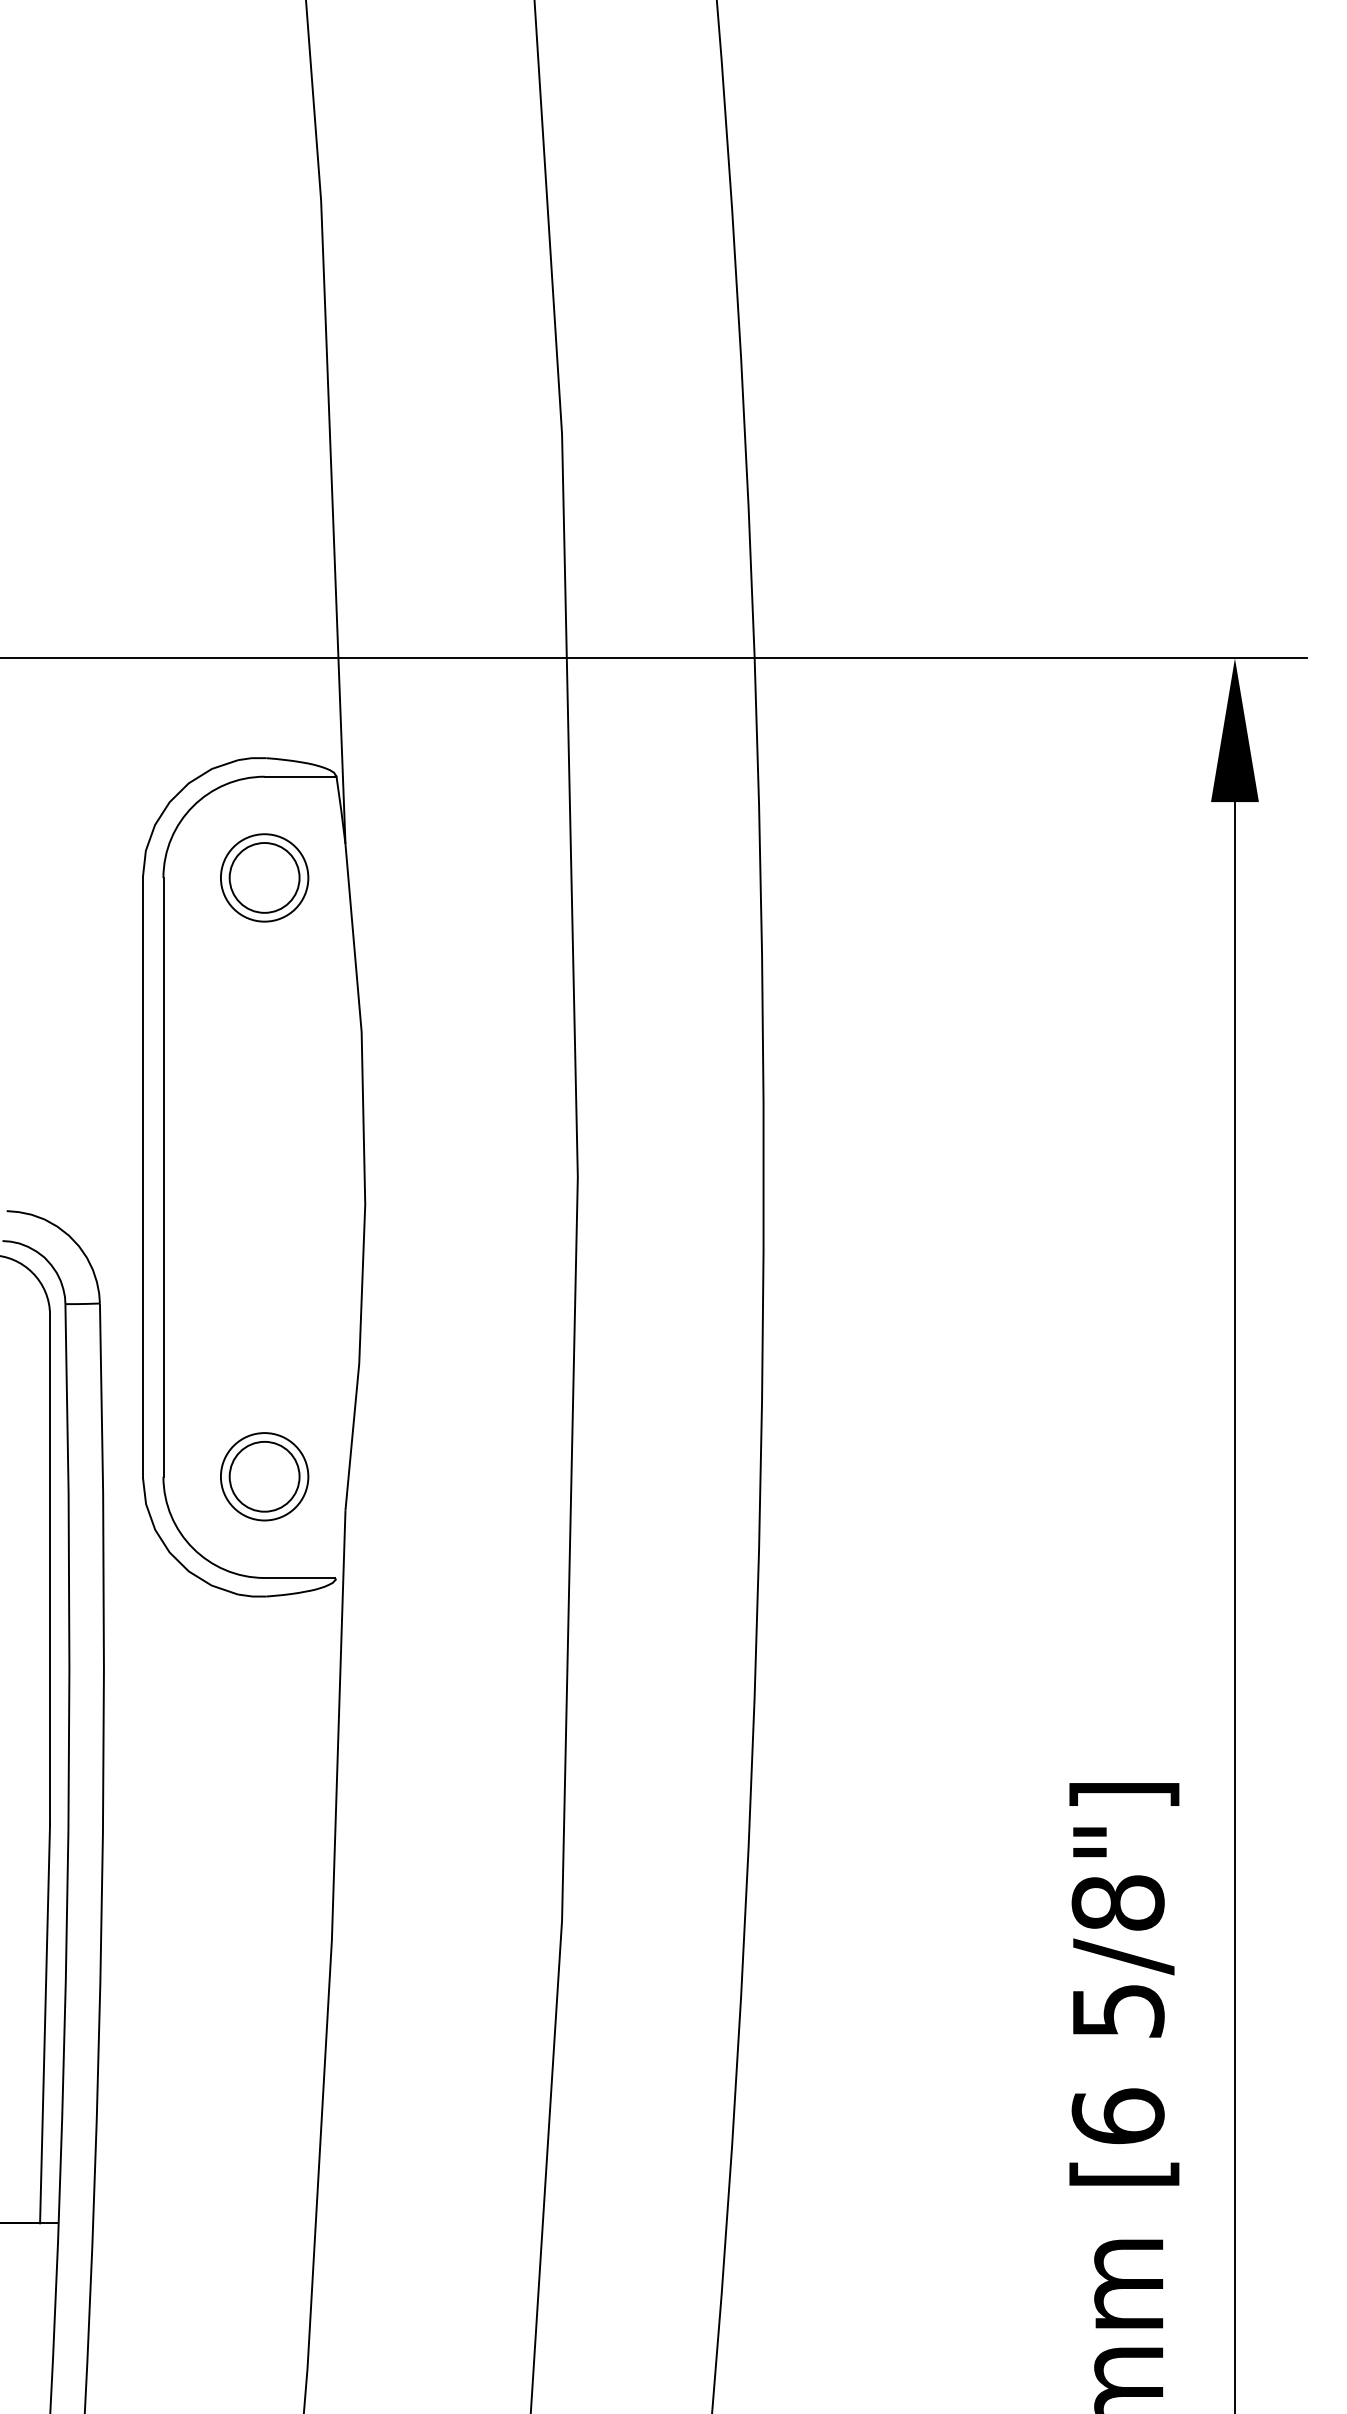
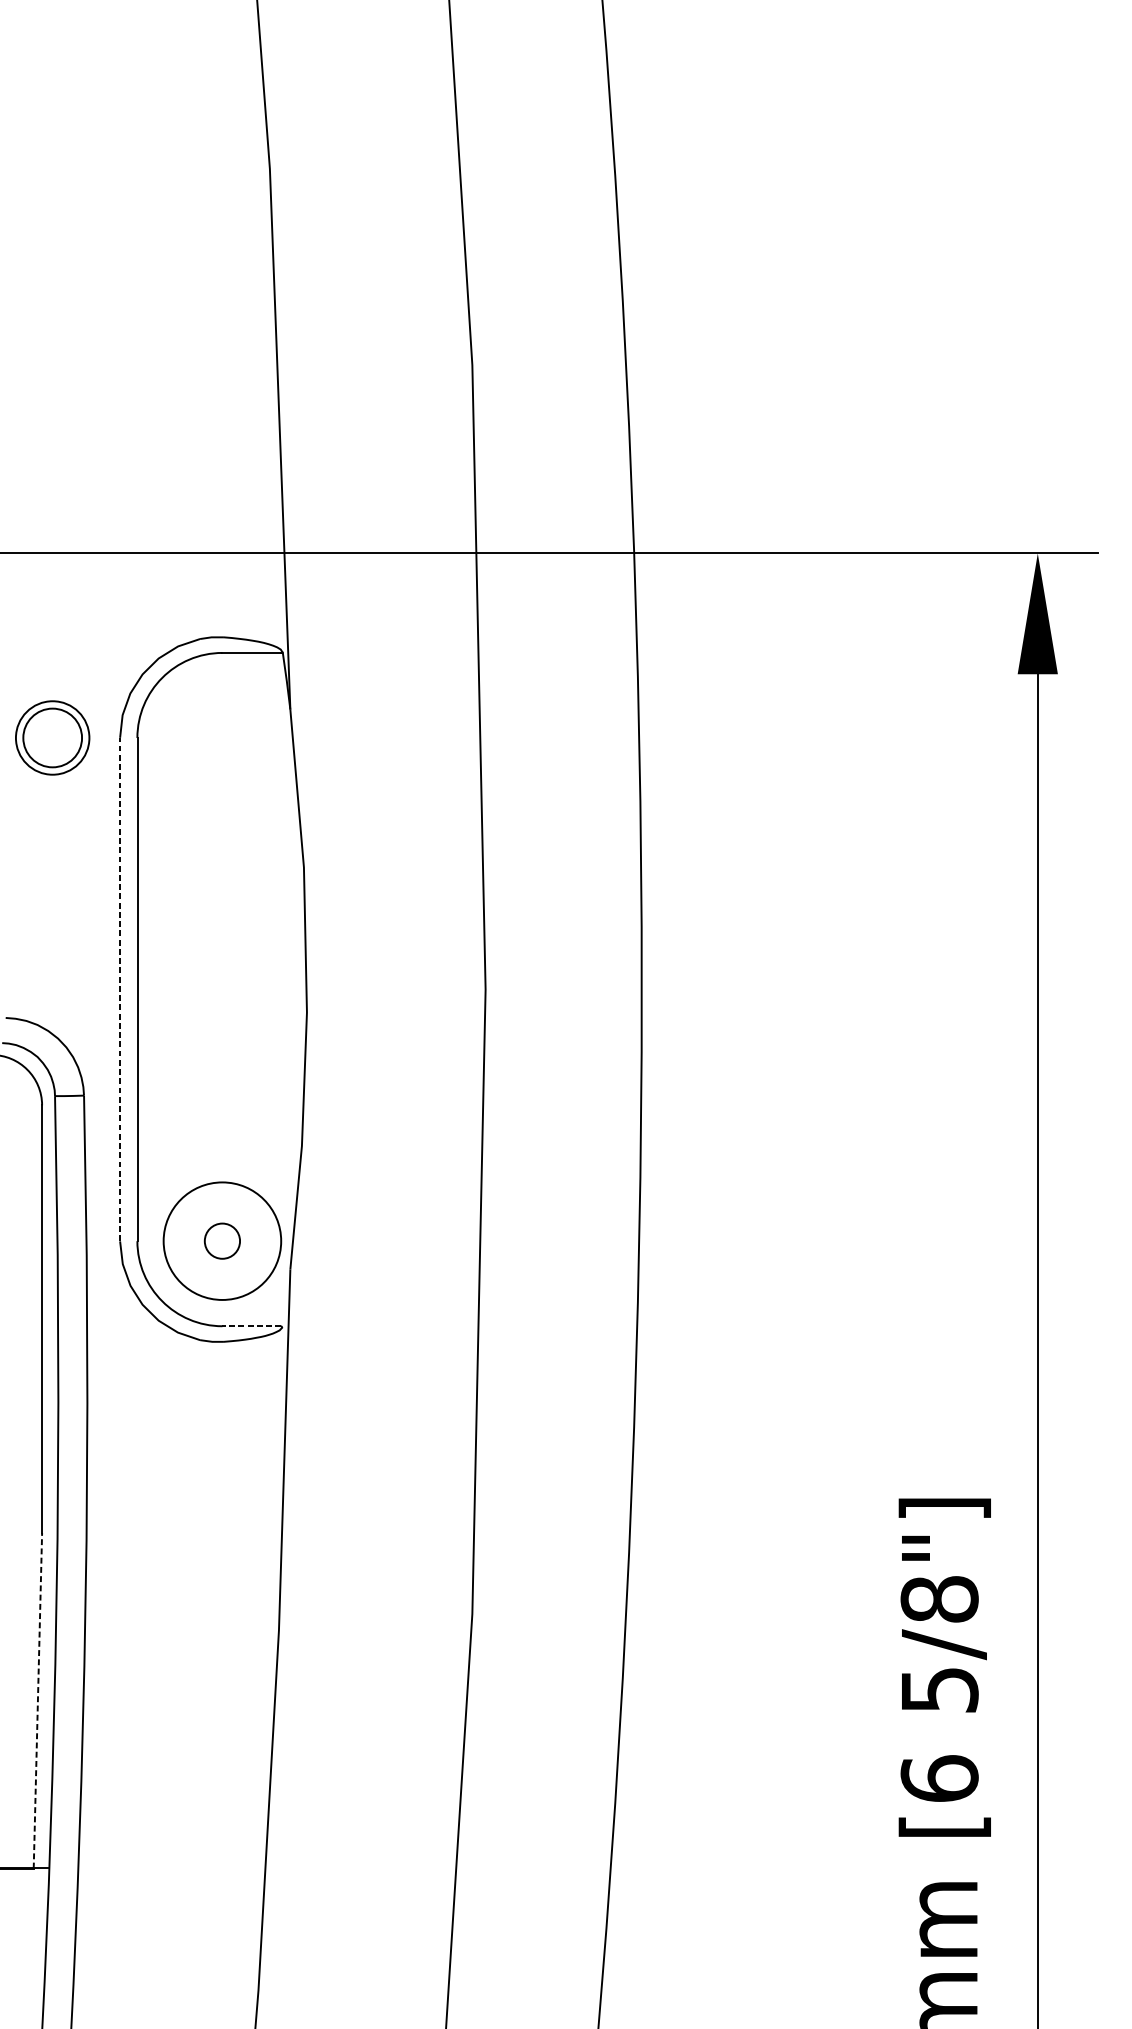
part: (264, 877) -> (52, 737), moved
line: (142, 1177) -> (119, 989), solid -> dashed
circle: (264, 1476) -> (222, 1240), size x0.6
circle: (264, 1476) -> (222, 1240), size x1.6
line: (299, 1577) -> (251, 1325), solid -> dashed
line: (45, 2023) -> (38, 1700), solid -> dashed

